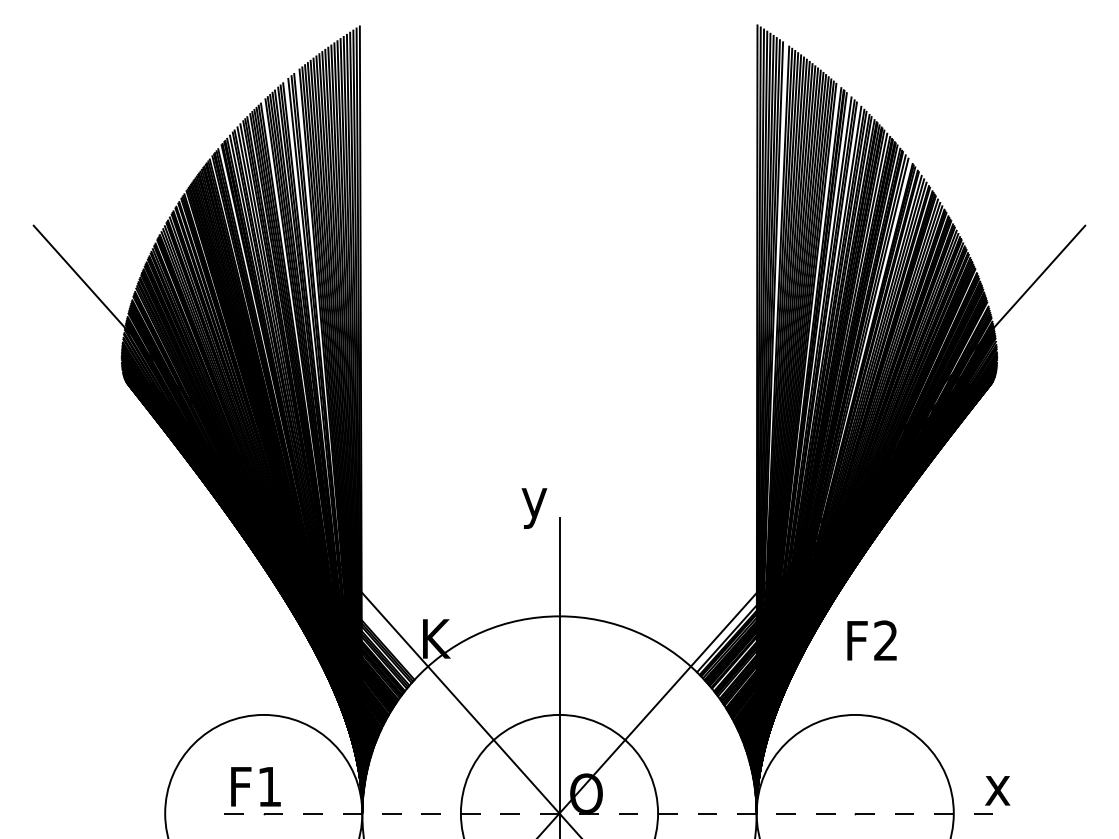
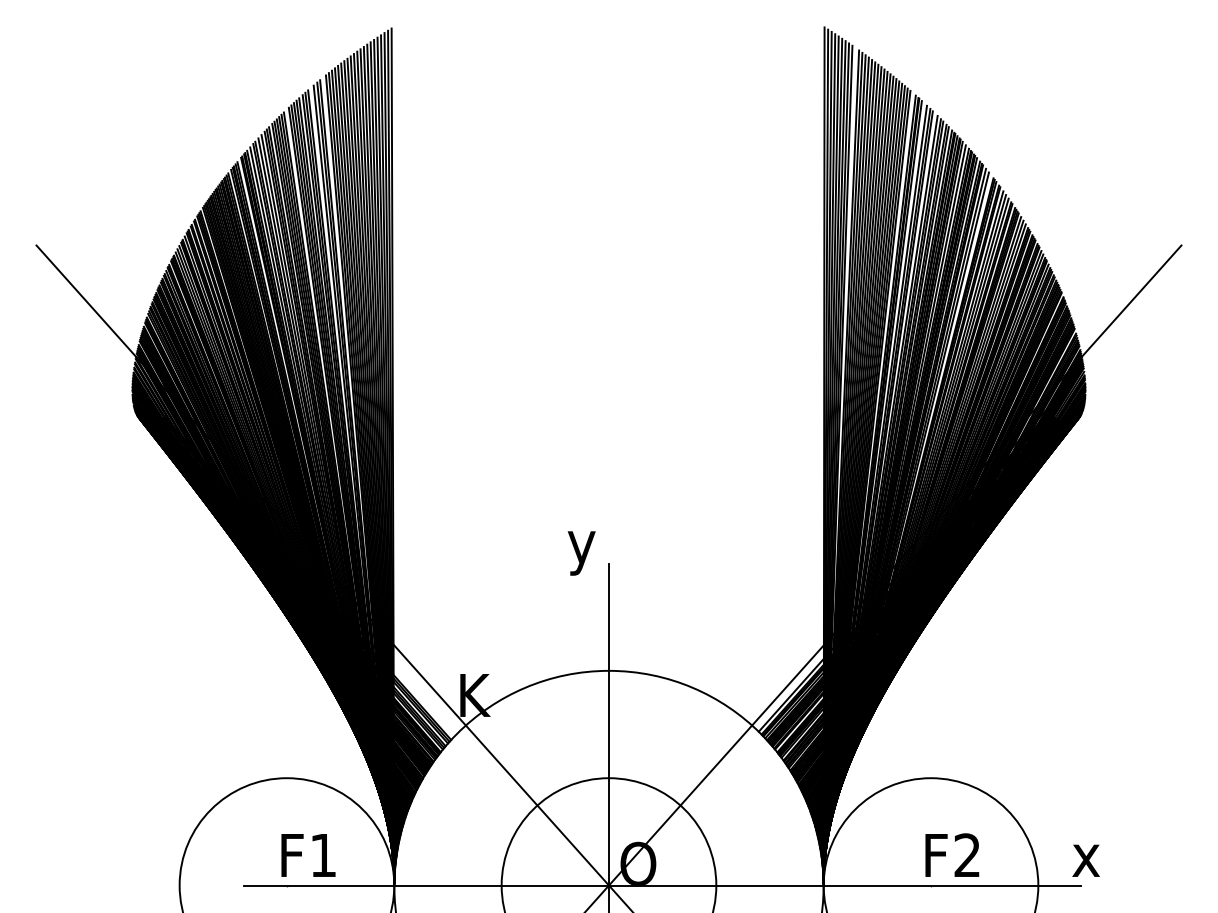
text: (872, 639) -> (952, 854), moved
text: (255, 786) -> (308, 855), moved
line: (608, 813) -> (662, 885), dashed -> solid

